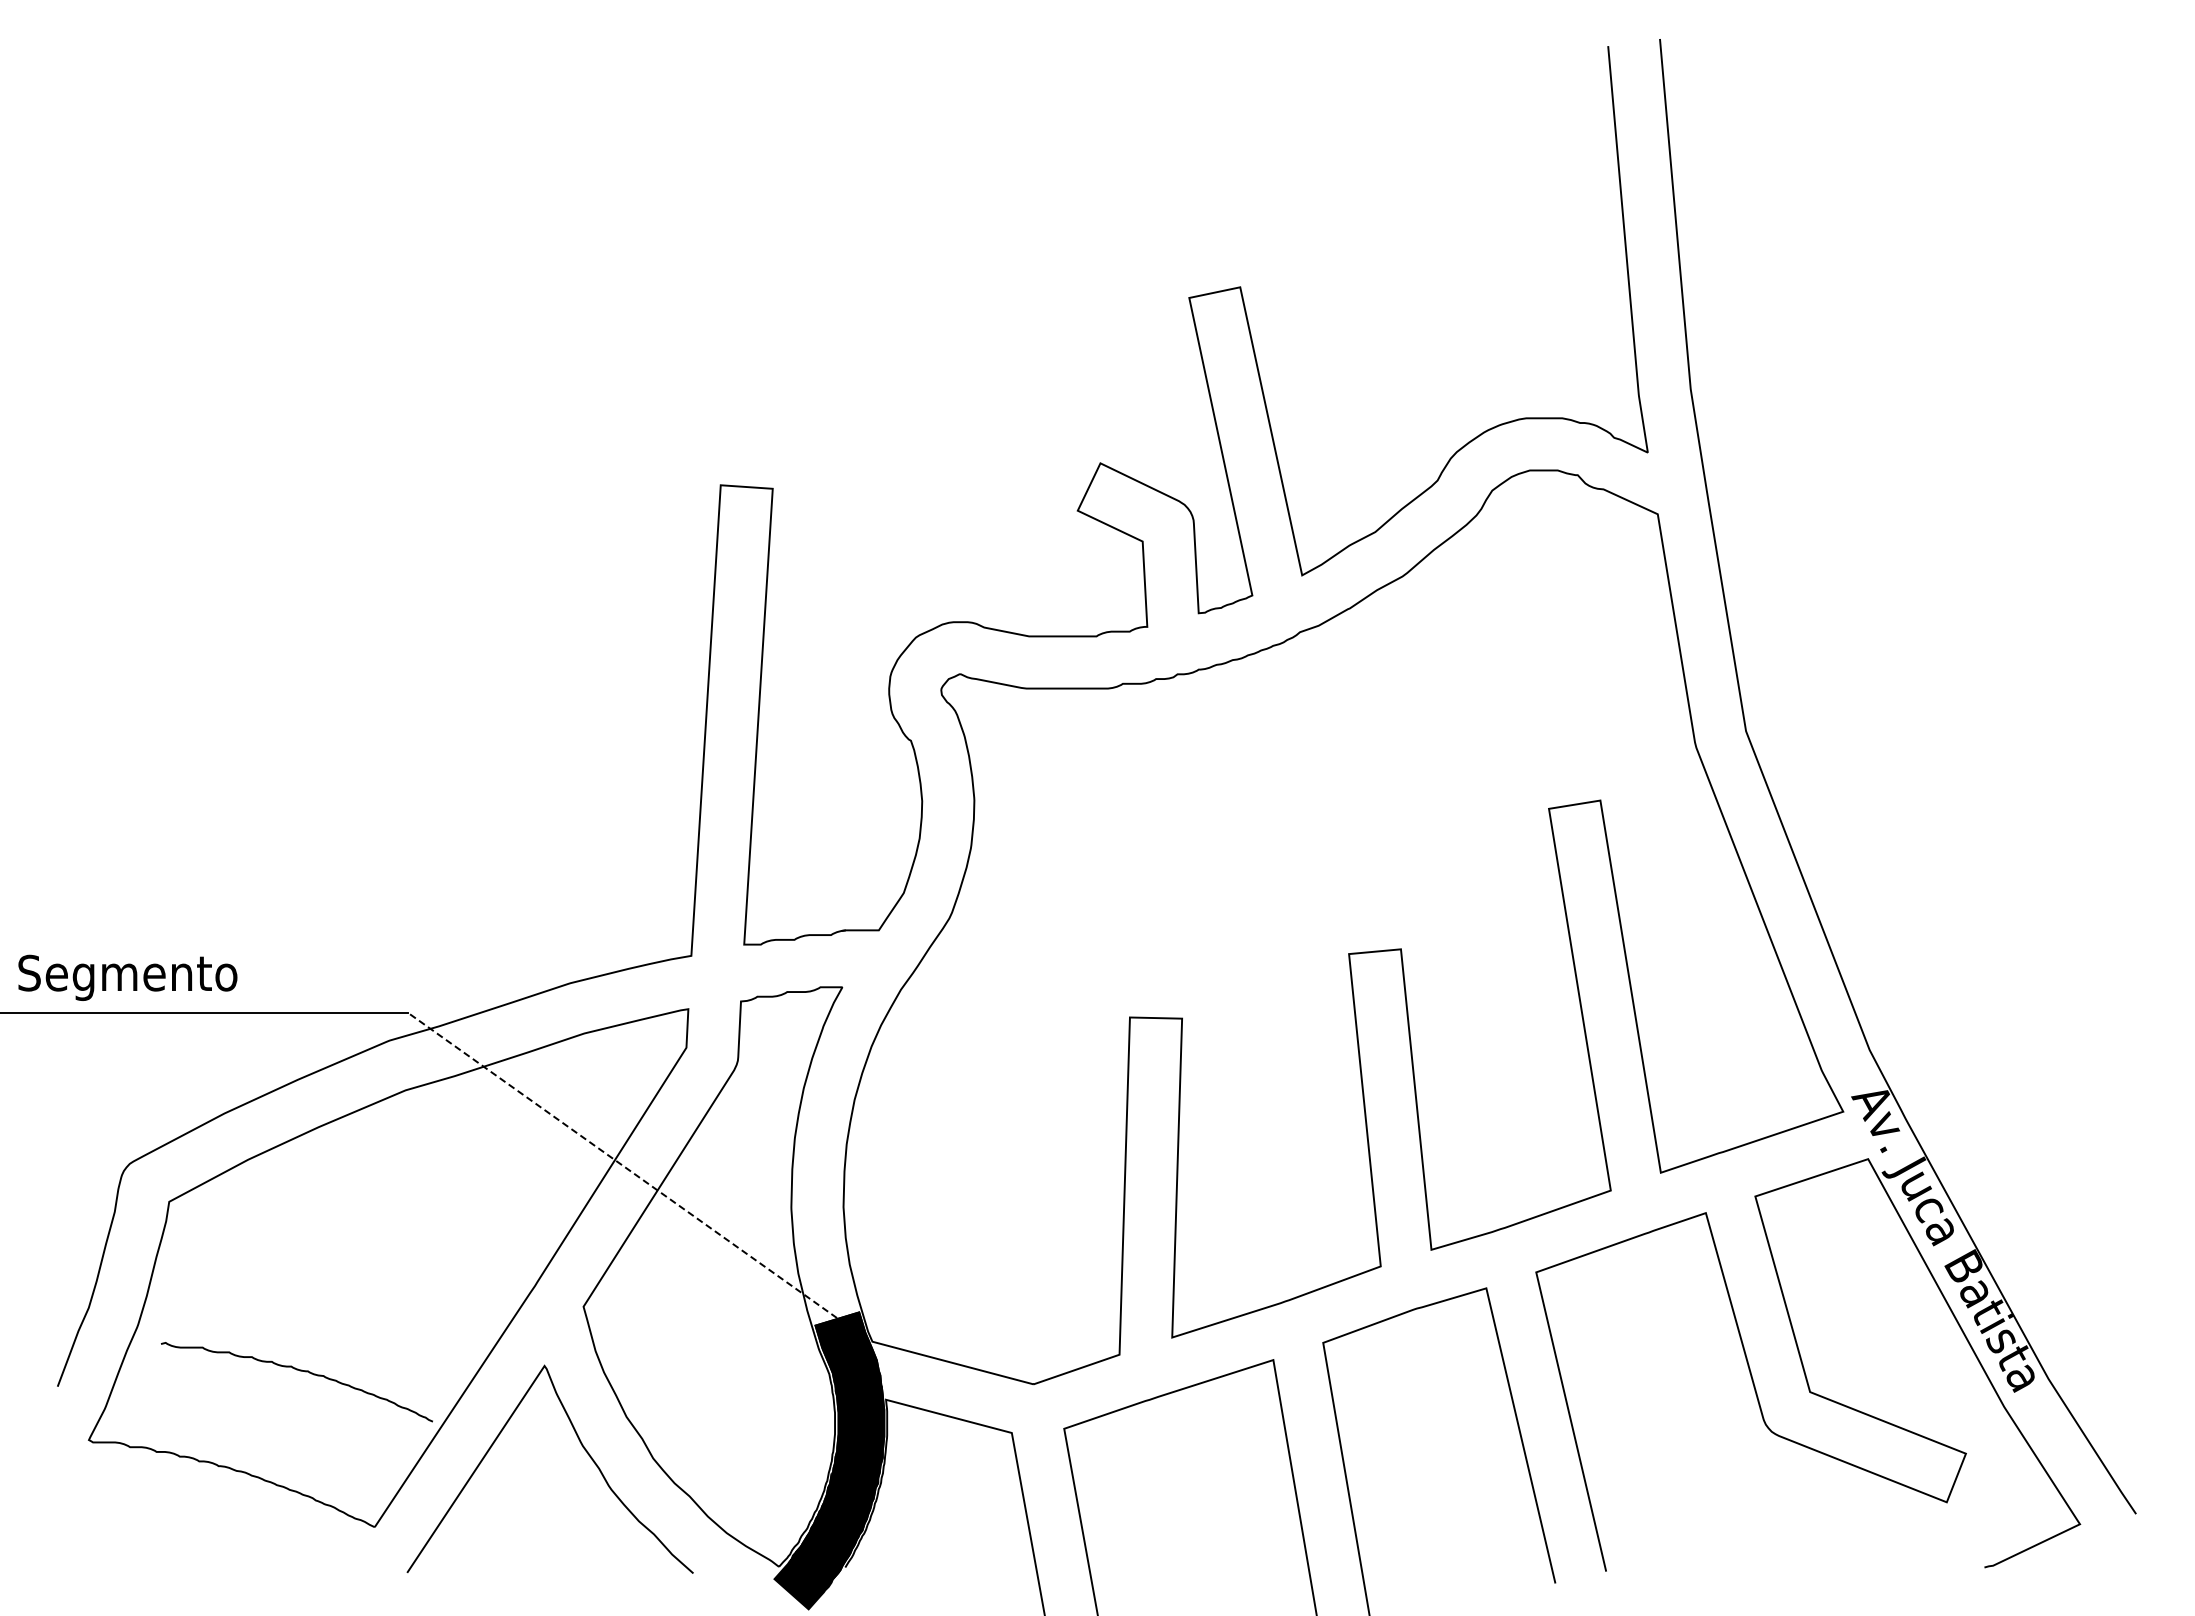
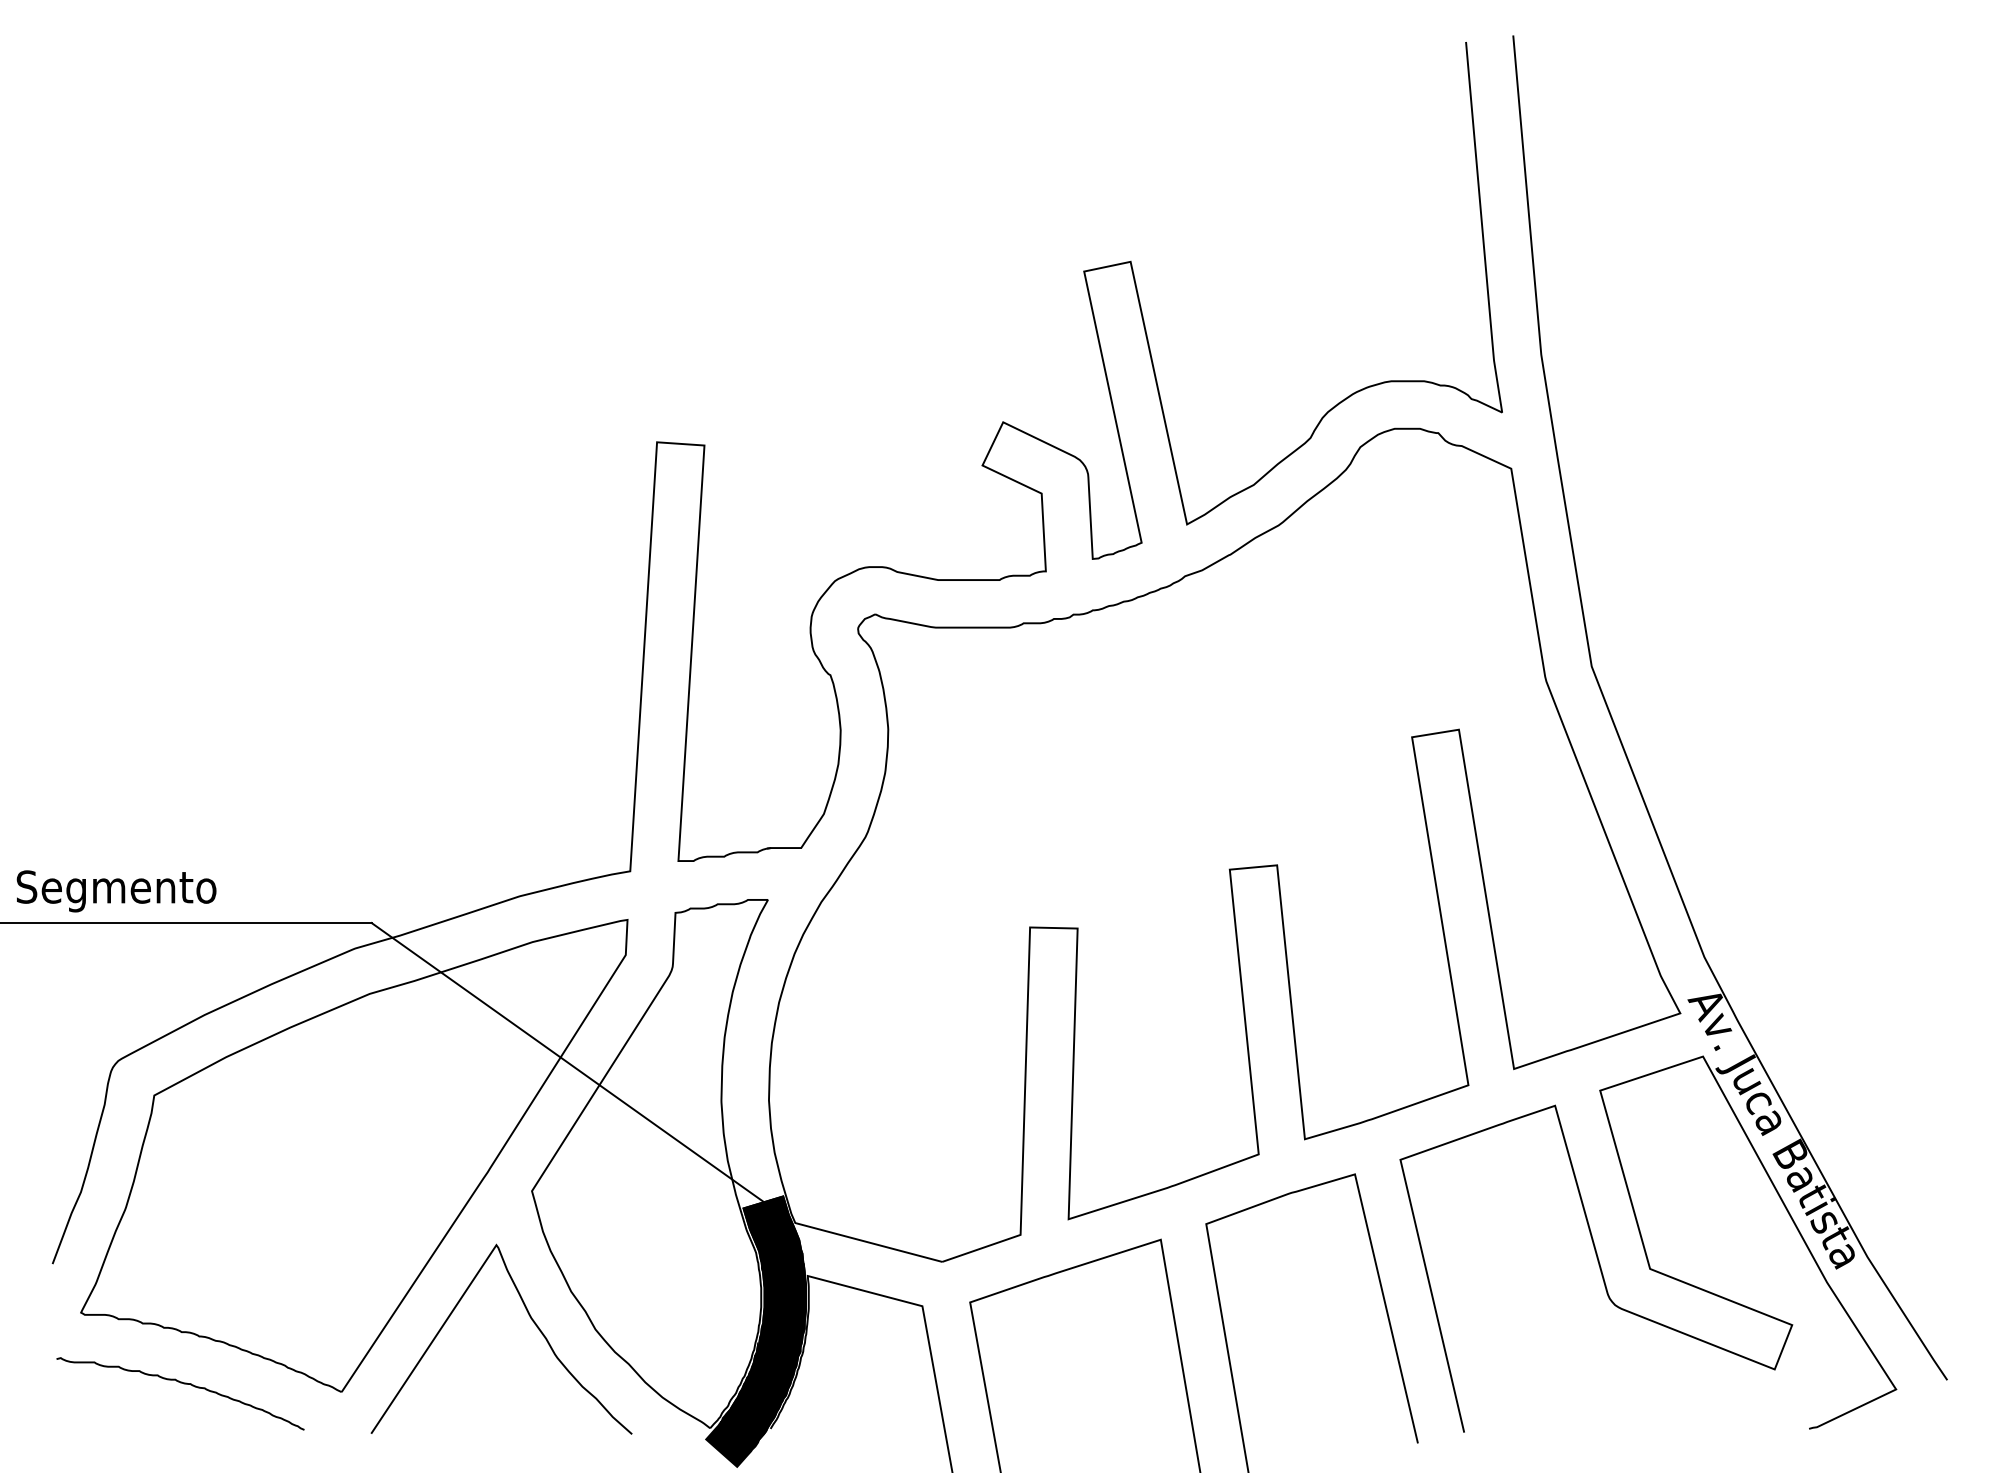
line: (622, 1165) -> (567, 1062), dashed -> solid
curve: (299, 1371) -> (182, 1384), moved

